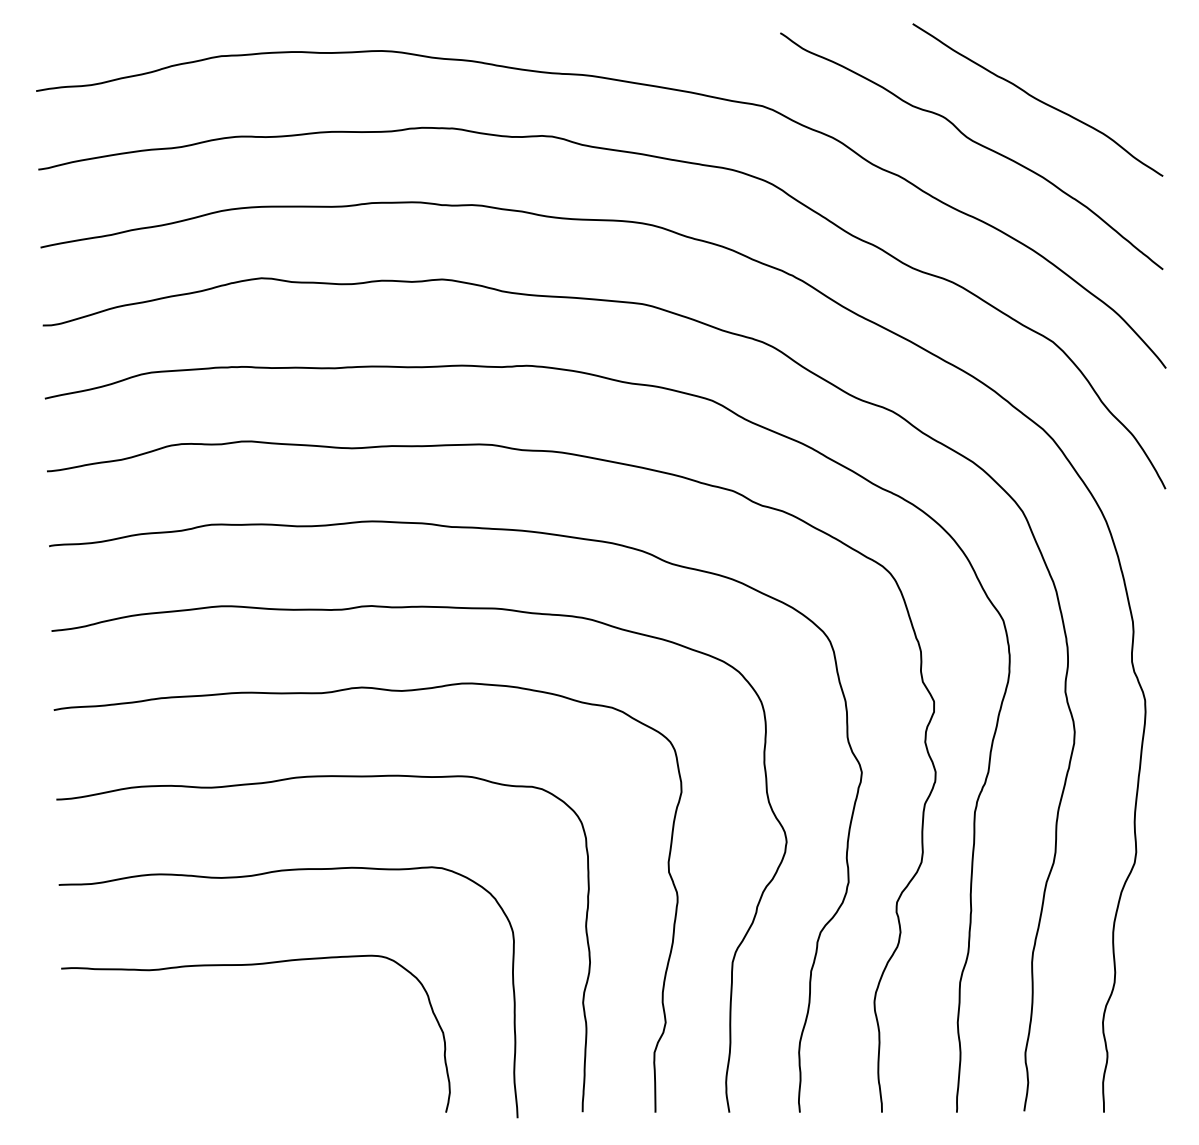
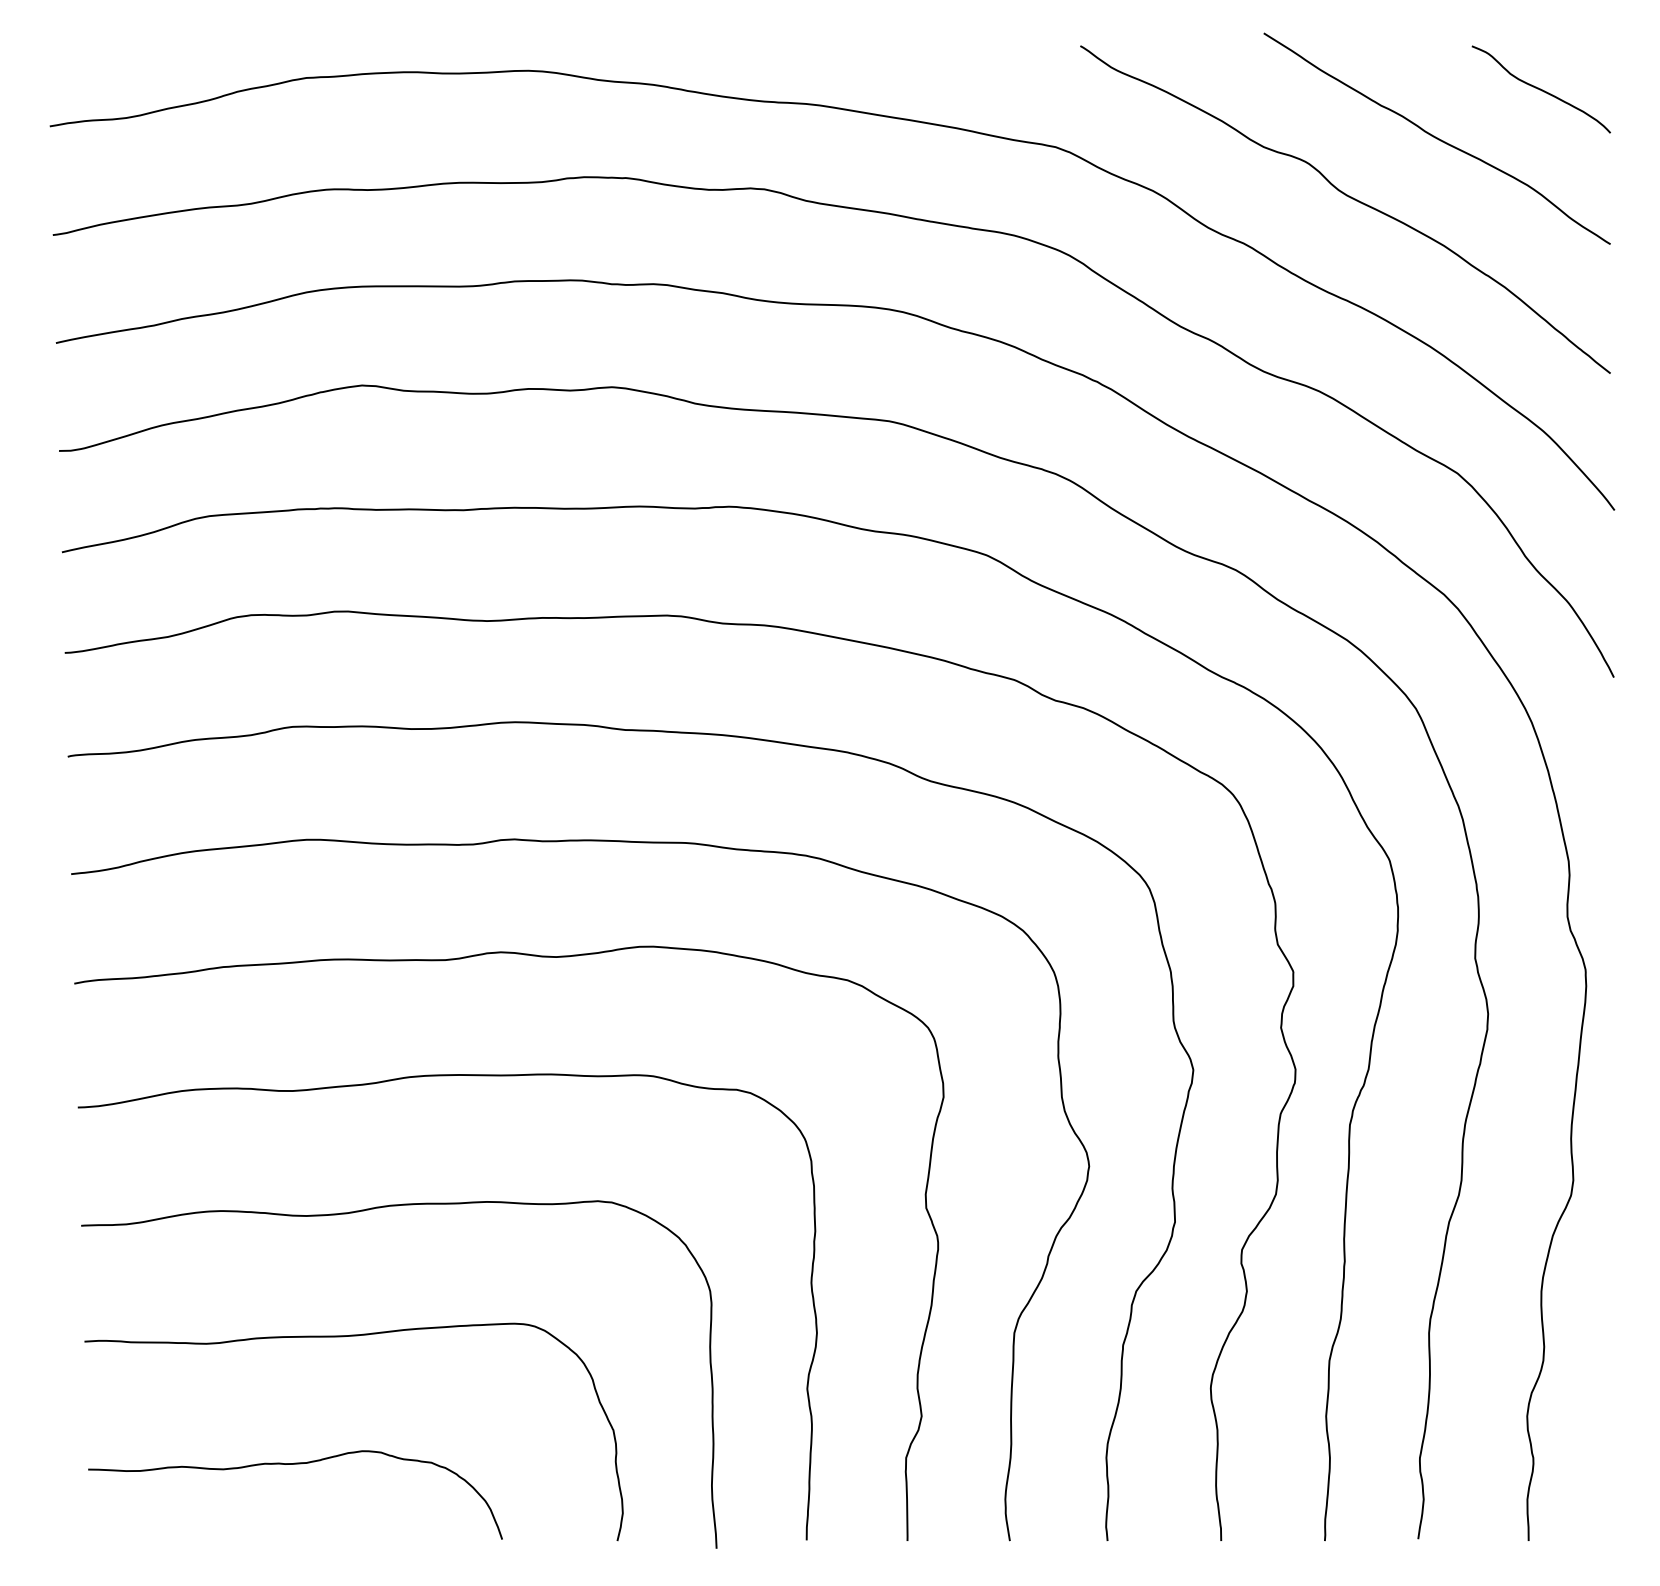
curve: (1112, 64) -> (1540, 89), added
curve: (213, 1057) -> (295, 1464), added

